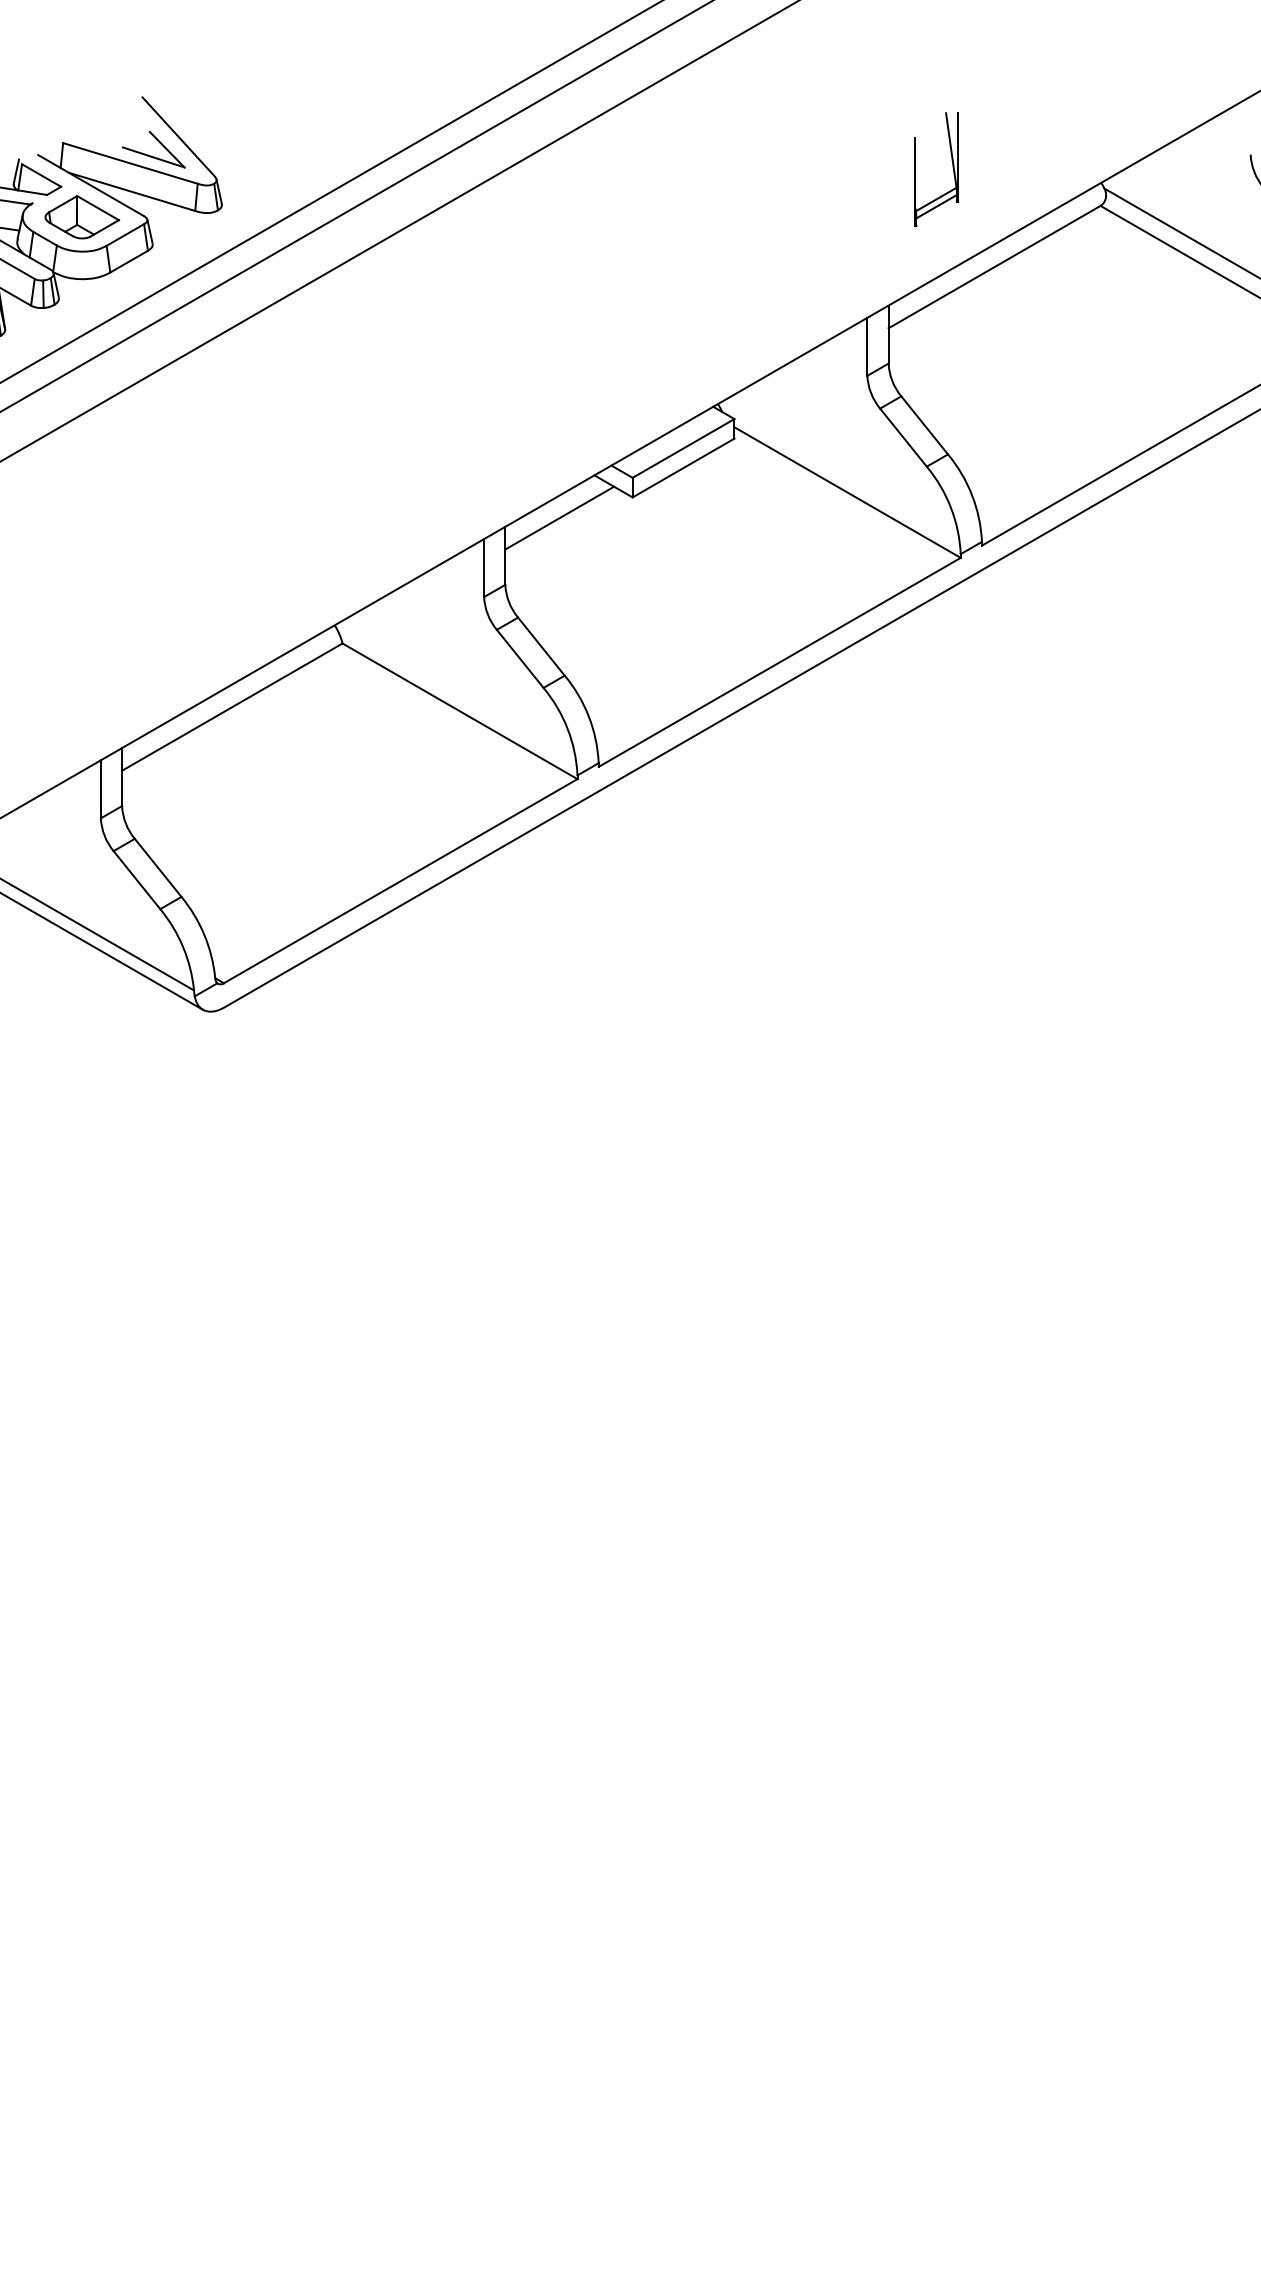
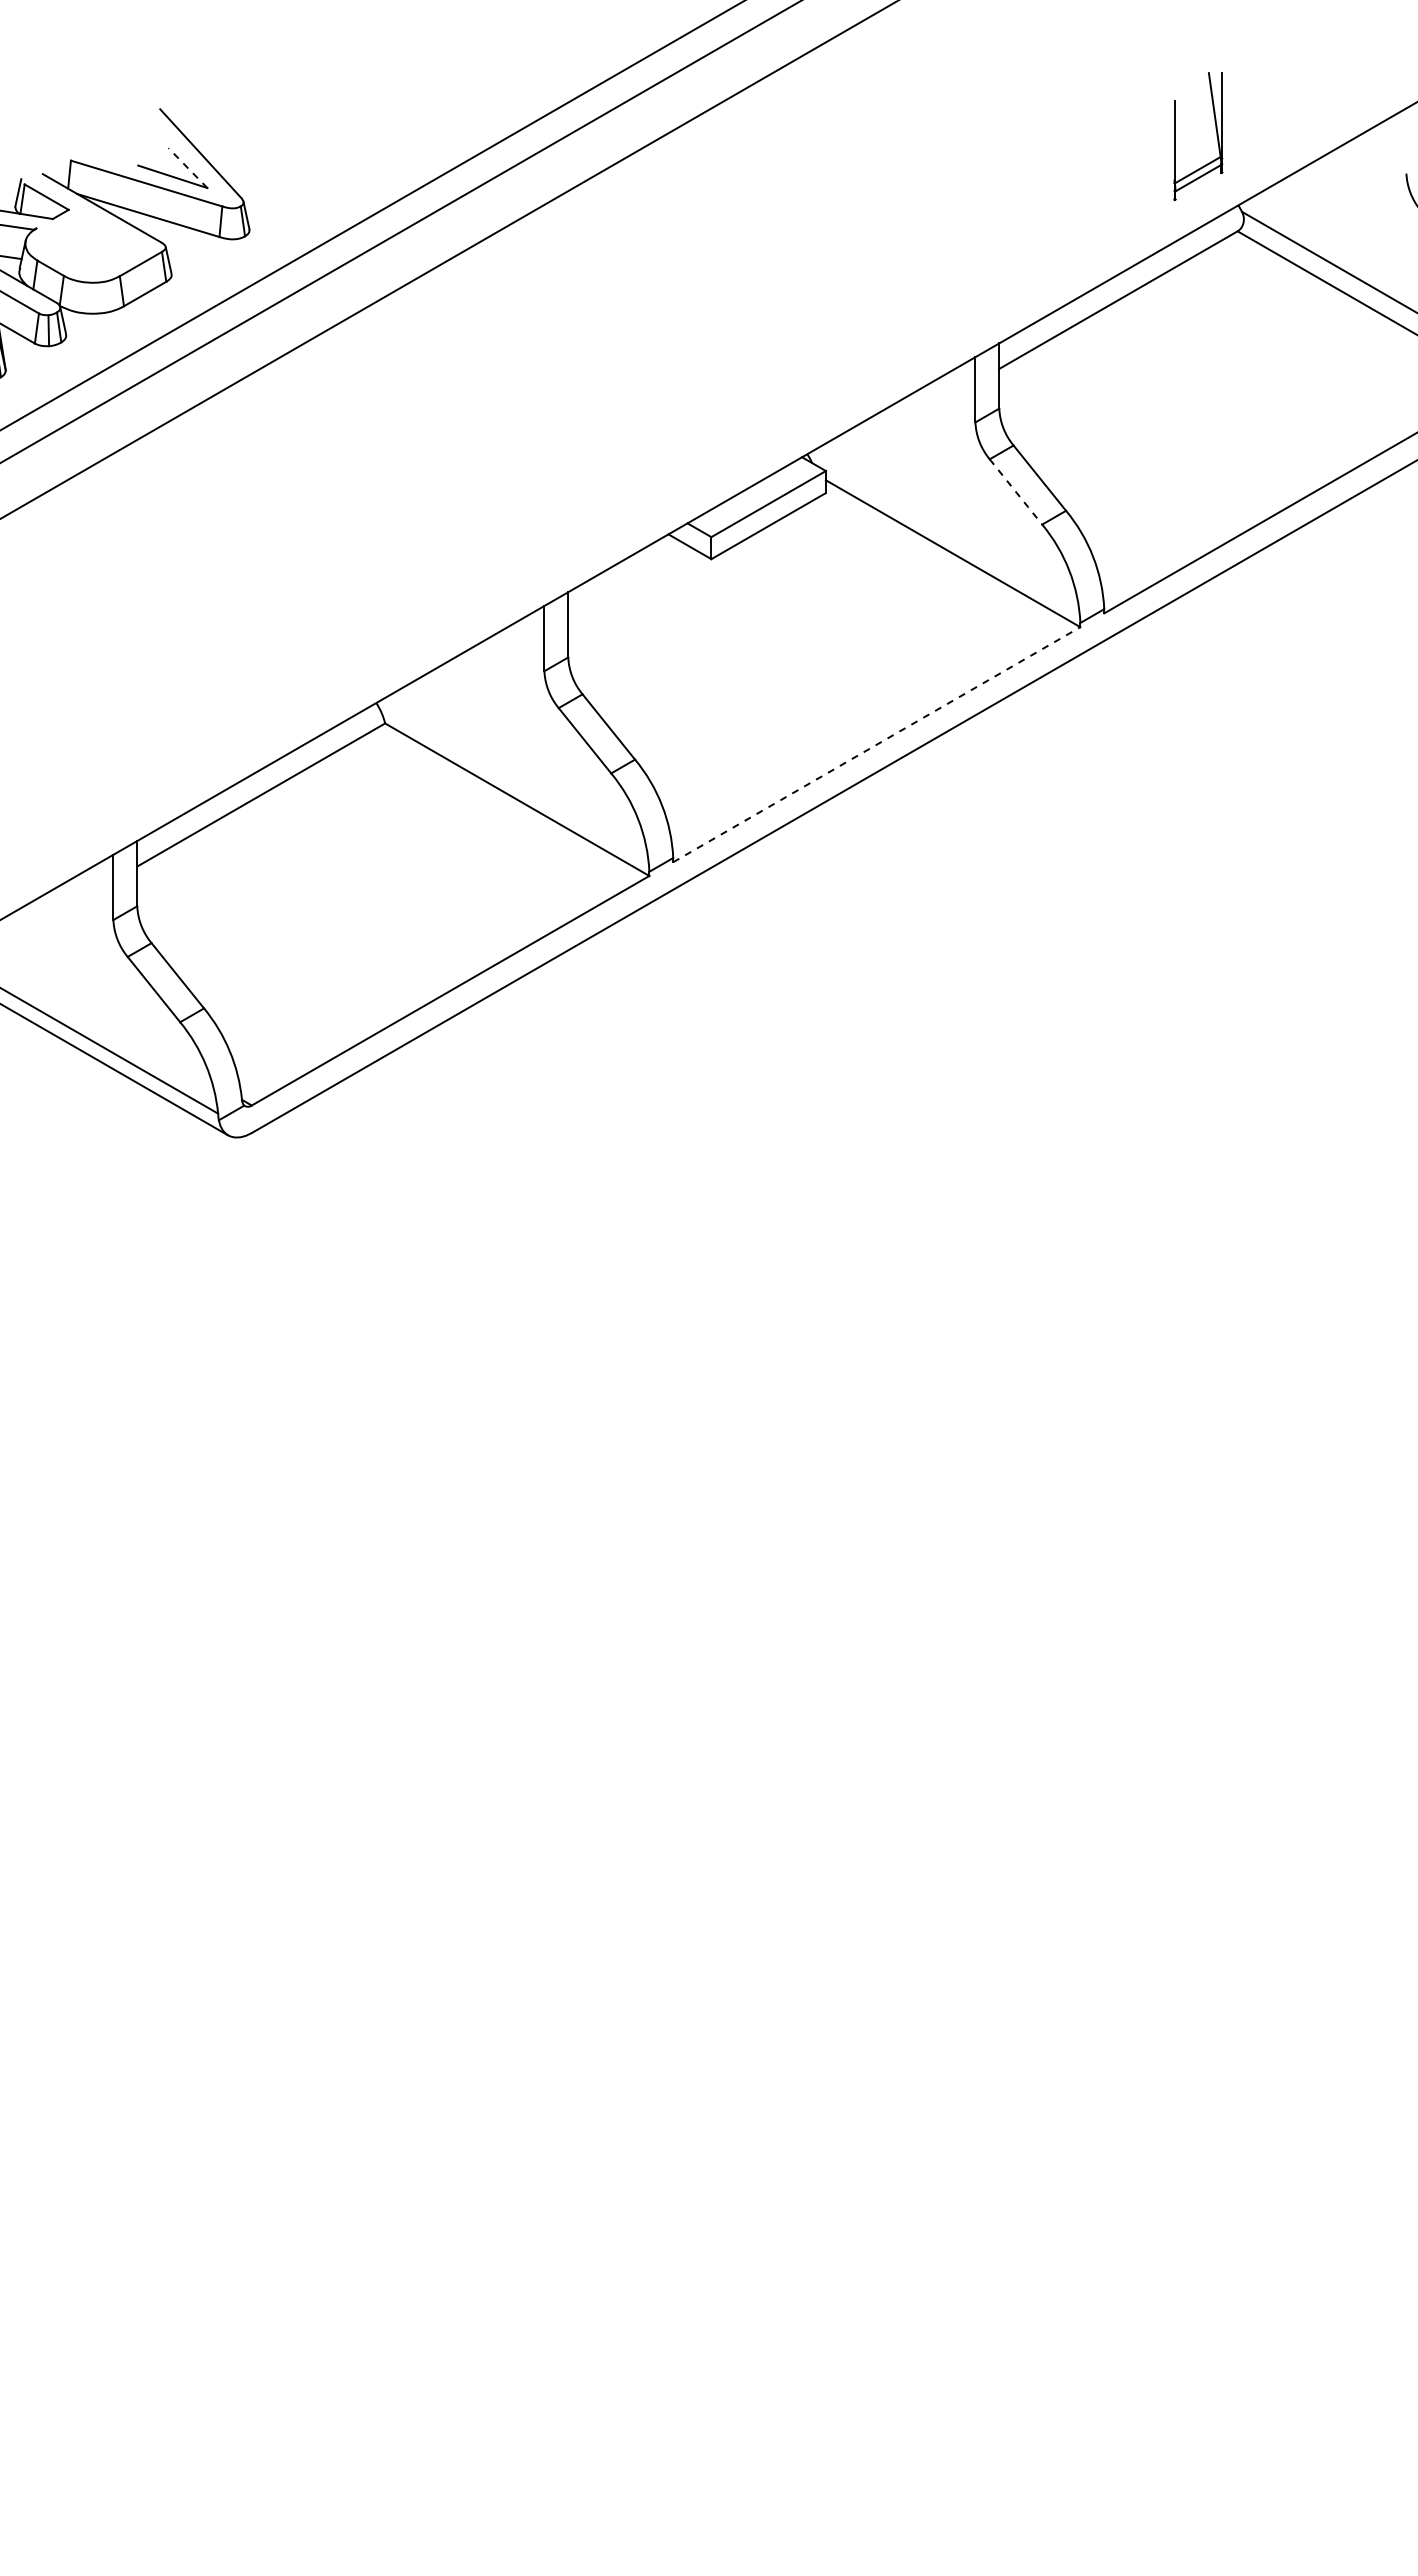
line: (166, 150) -> (187, 168), solid -> dashed
part: (952, 169) -> (1216, 136), moved
part: (82, 216) -> (92, 243), removed
line: (903, 437) -> (1015, 491), solid -> dashed
line: (559, 518) -> (629, 582), removed
line: (780, 662) -> (877, 744), solid -> dashed

